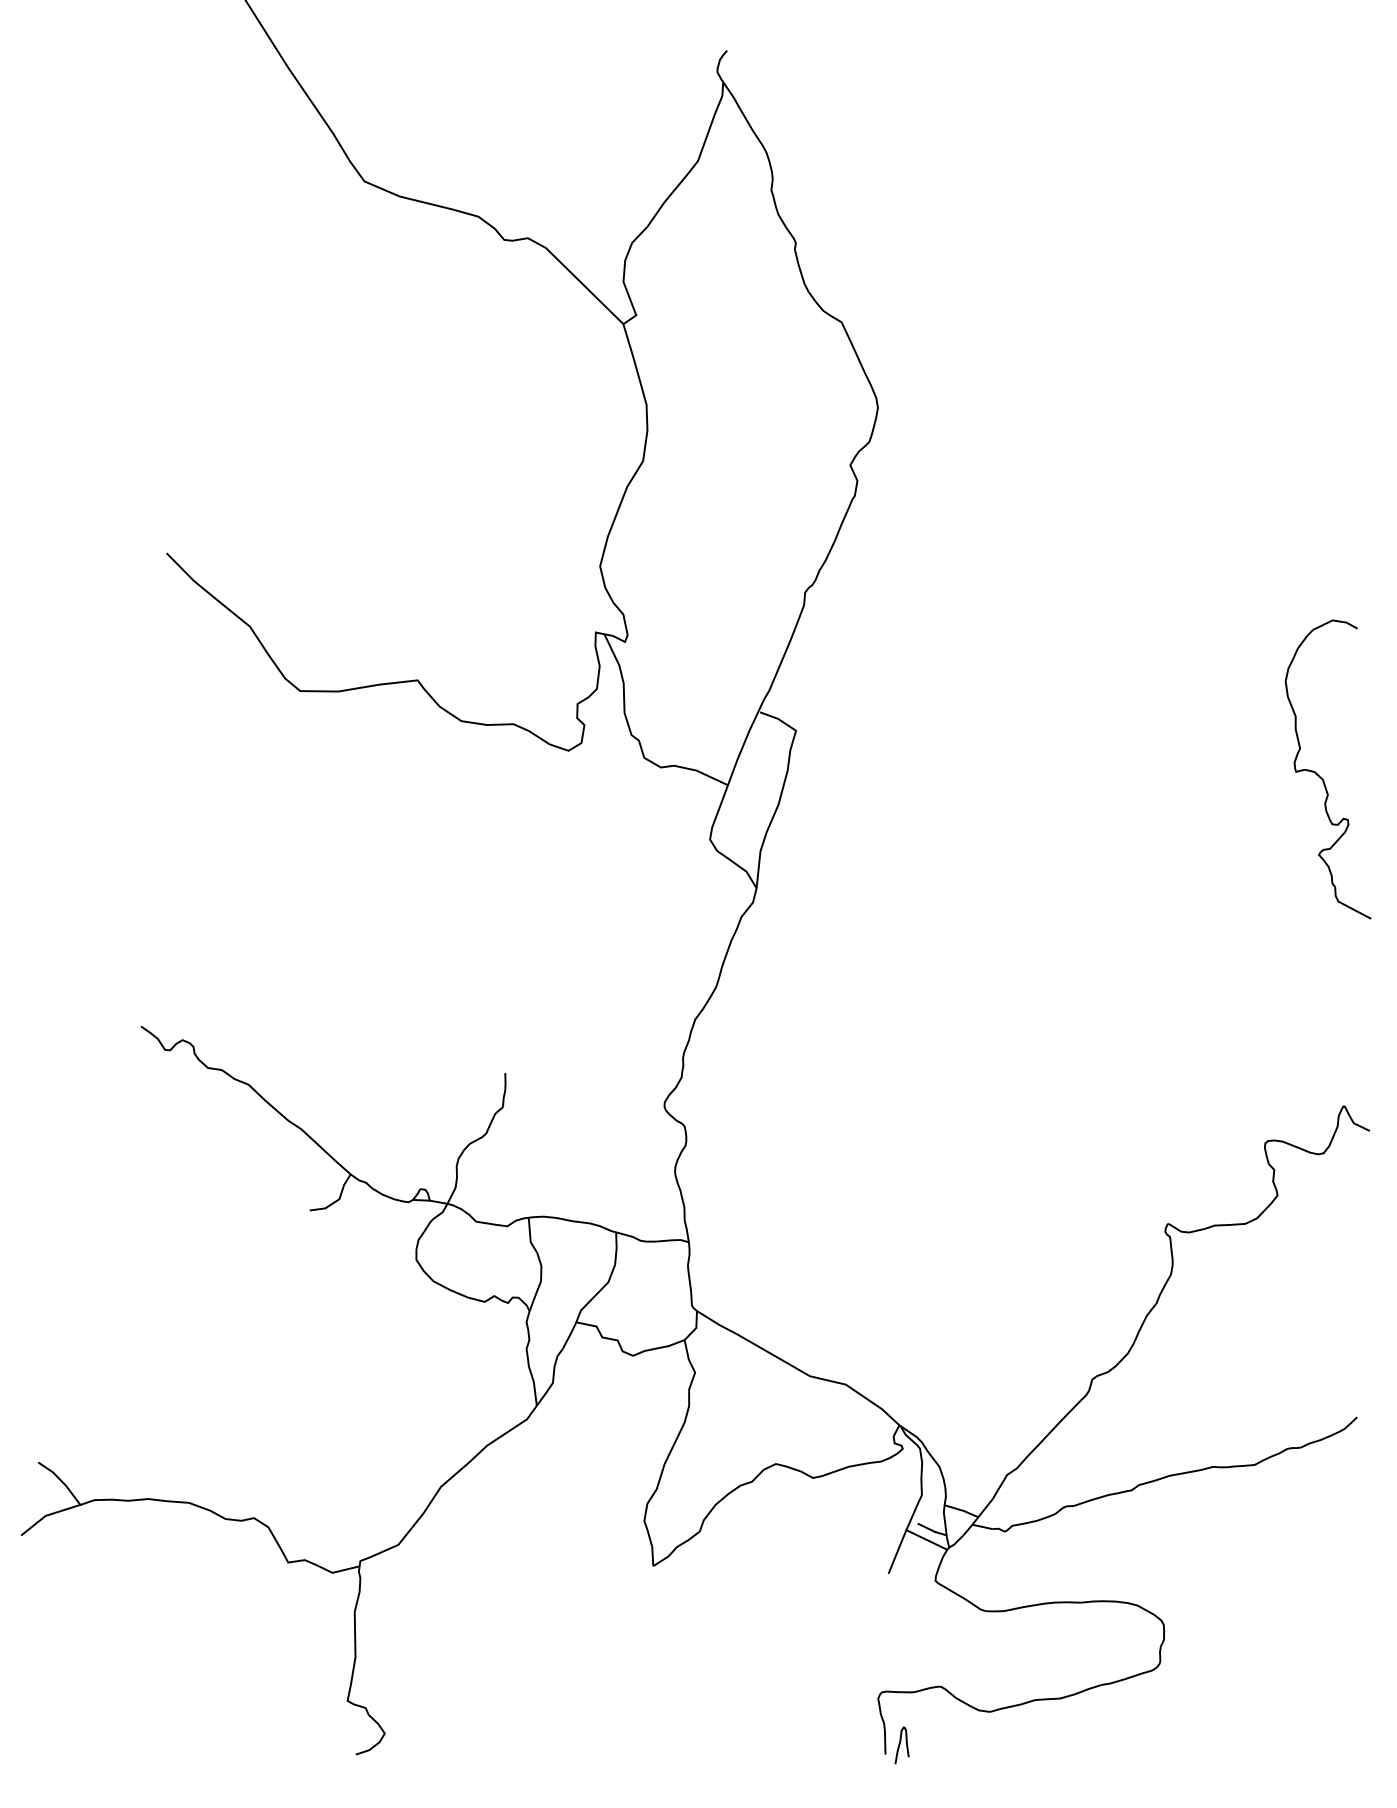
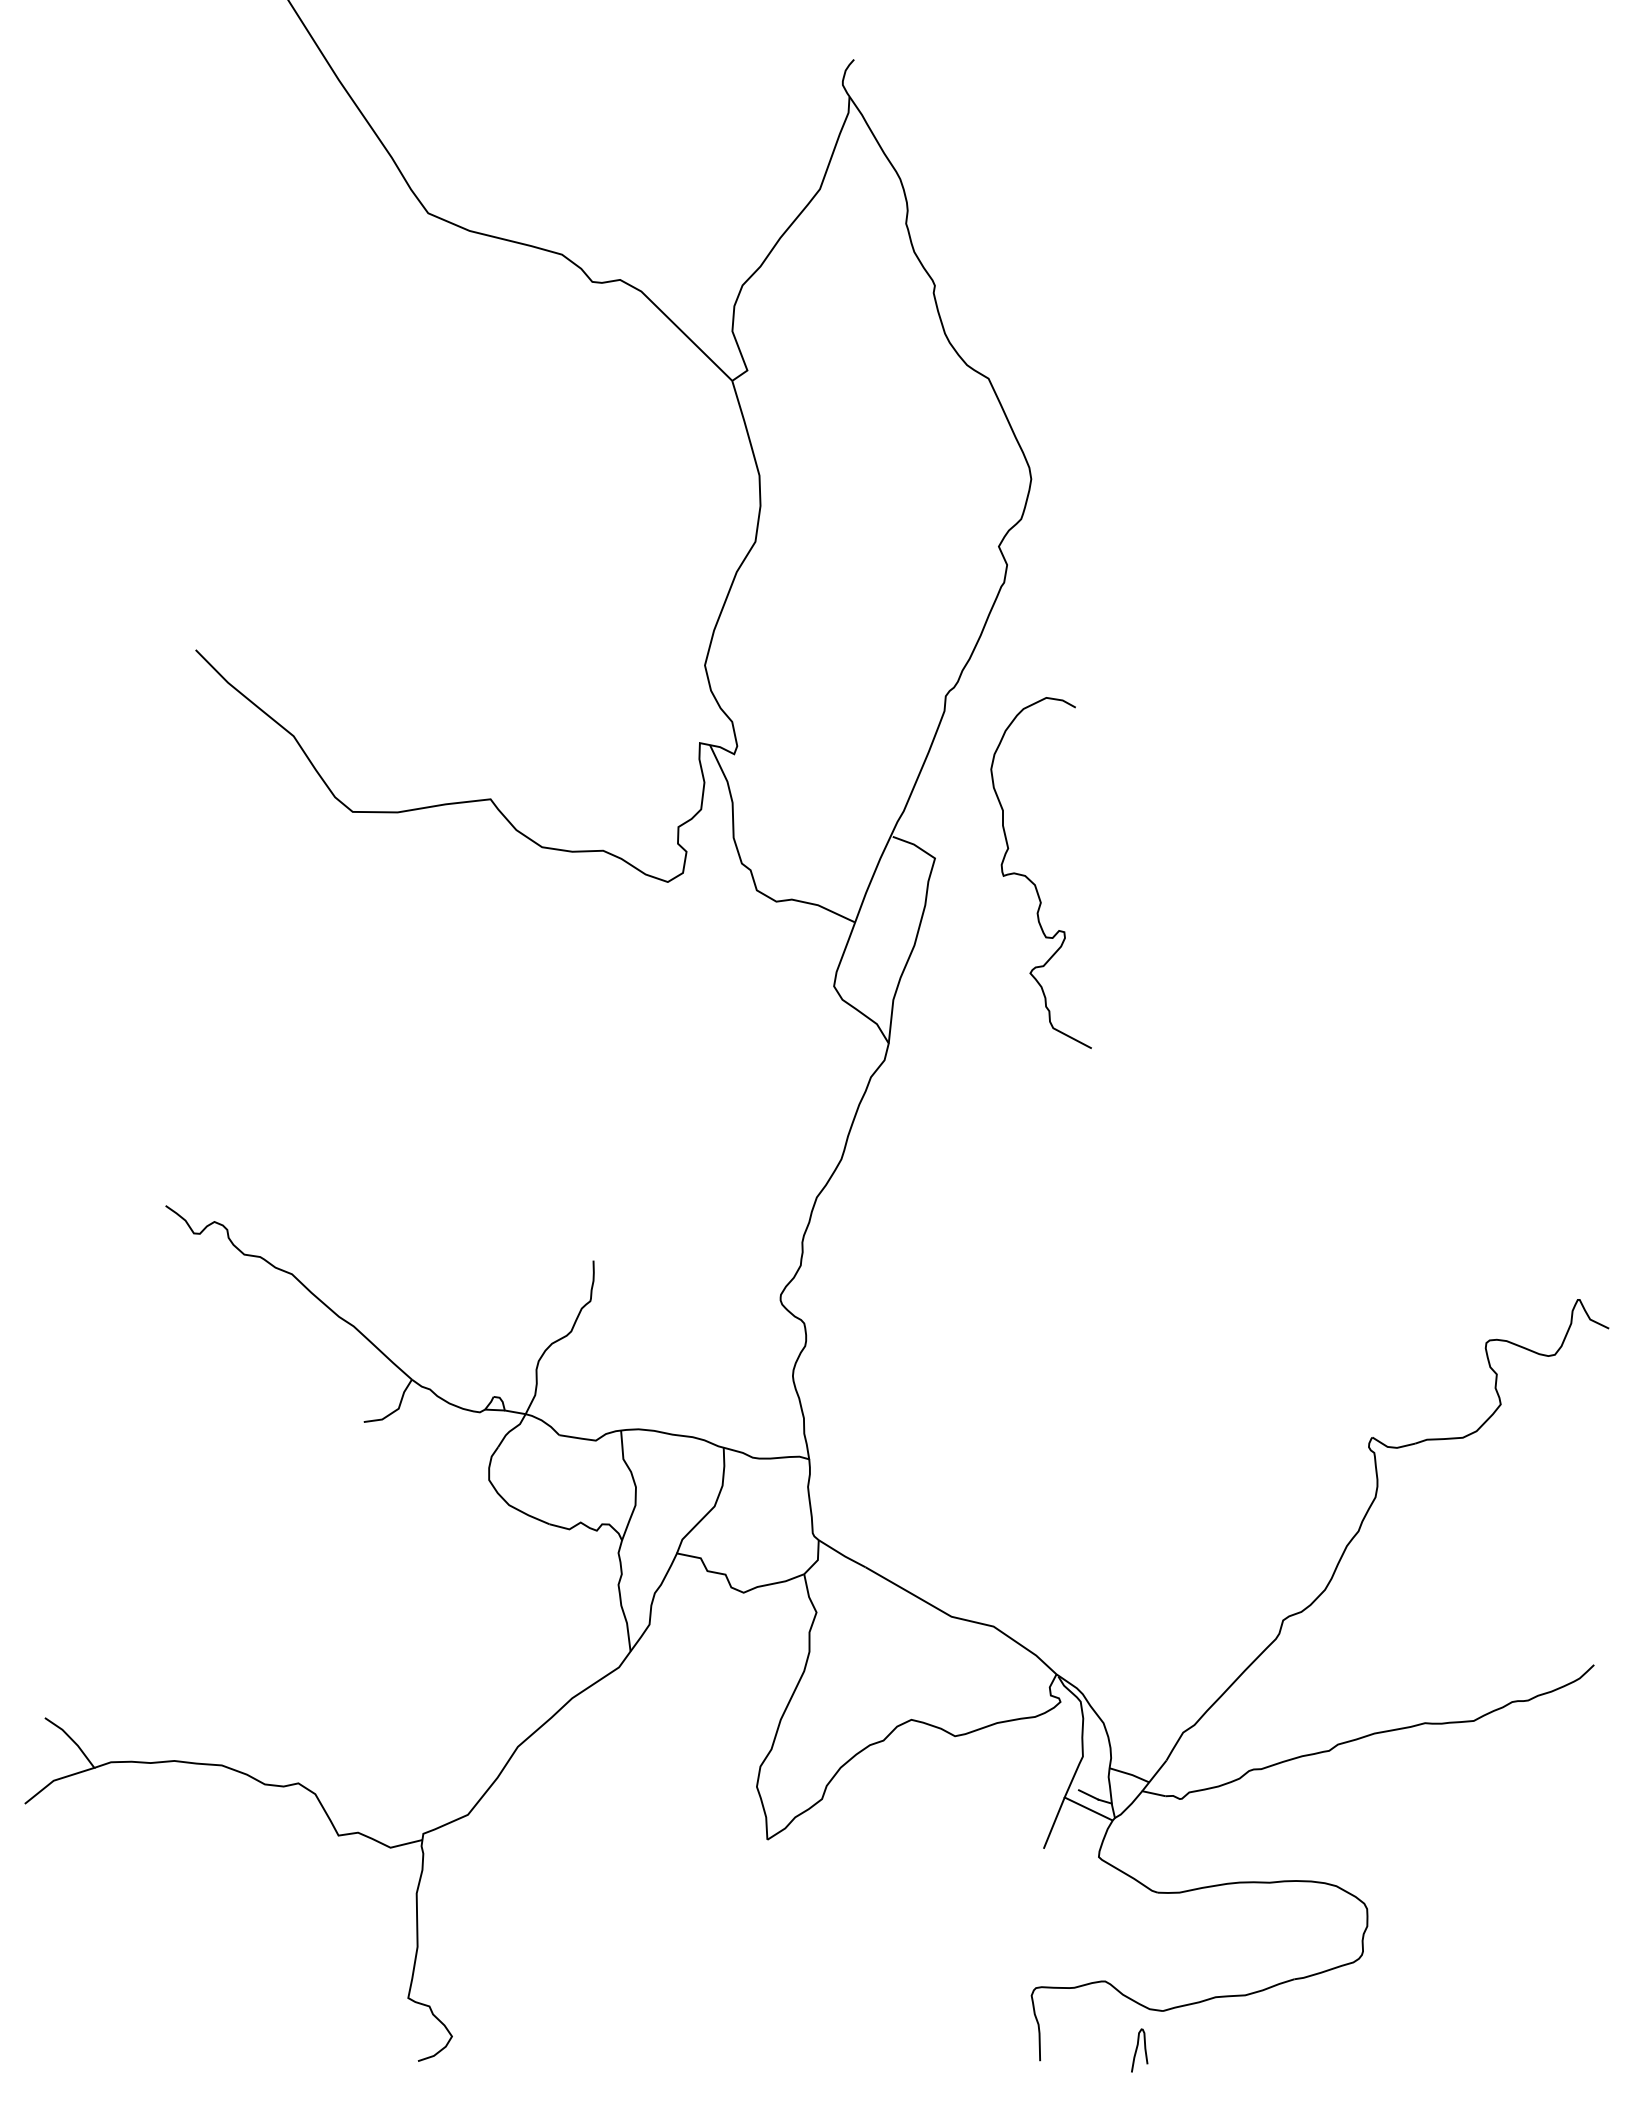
curve: (1319, 775) -> (1031, 880), moved
curve: (900, 1745) -> (1137, 2050), moved

